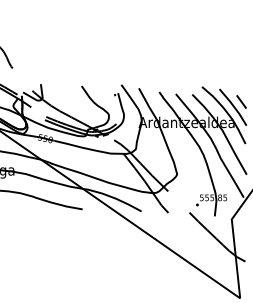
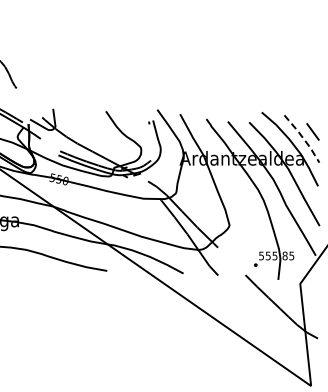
line: (234, 107) -> (303, 138), solid -> dashed

